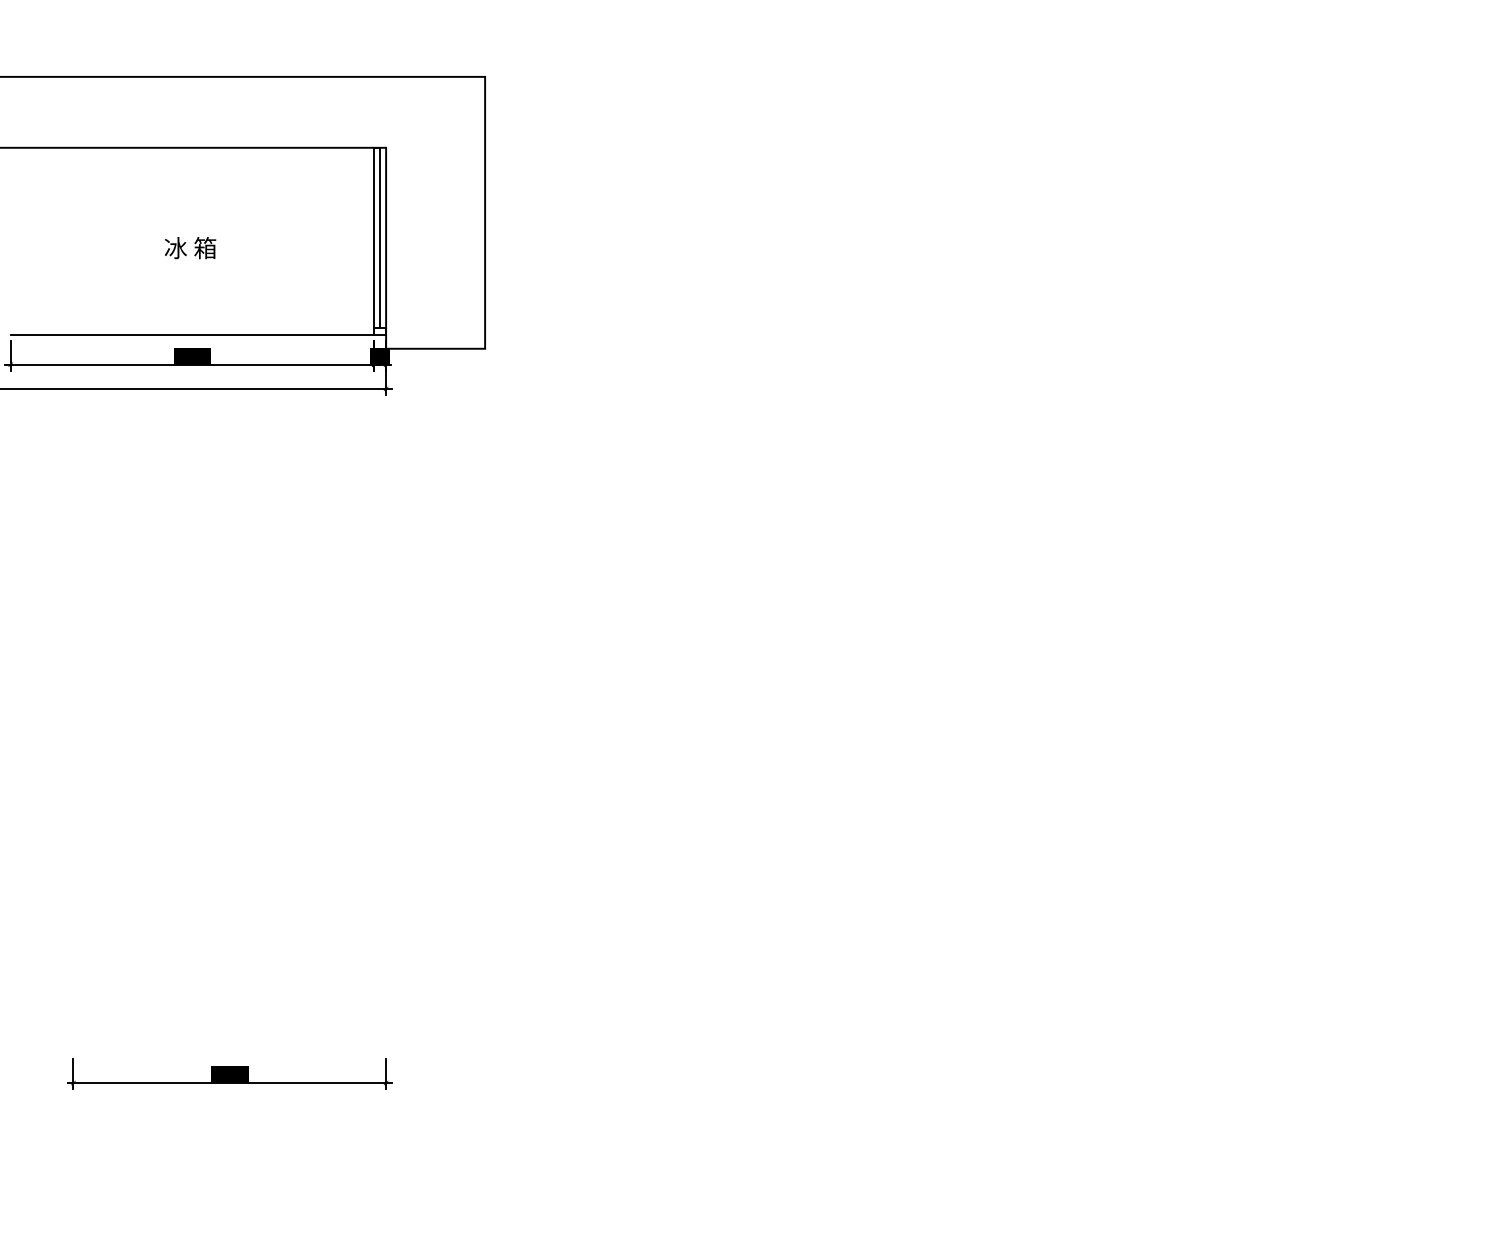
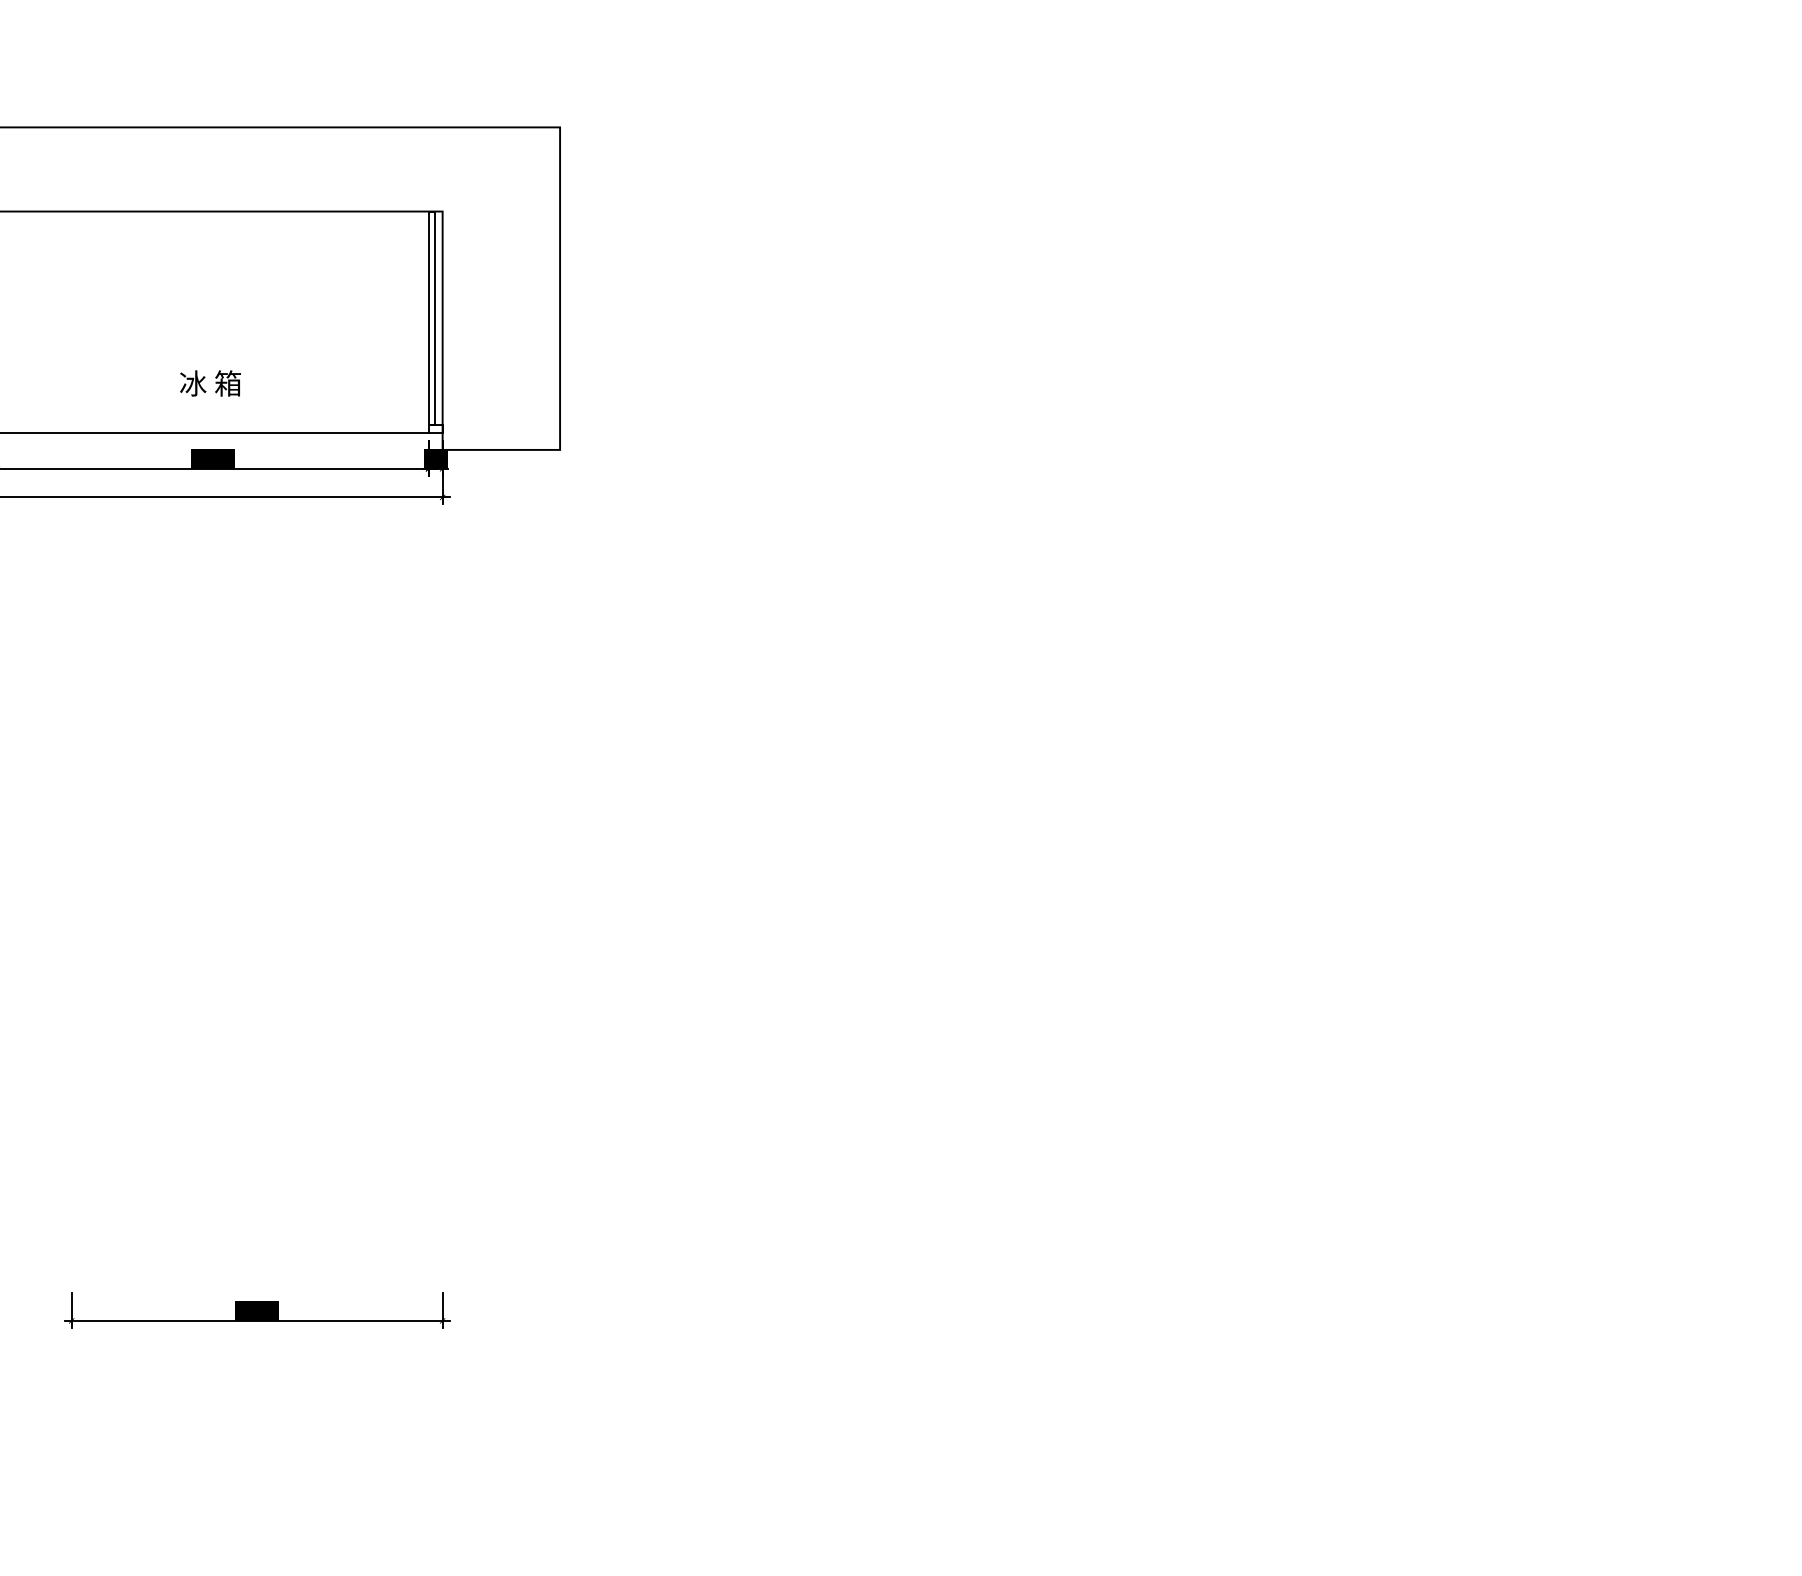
text: (190, 248) -> (210, 383), moved

